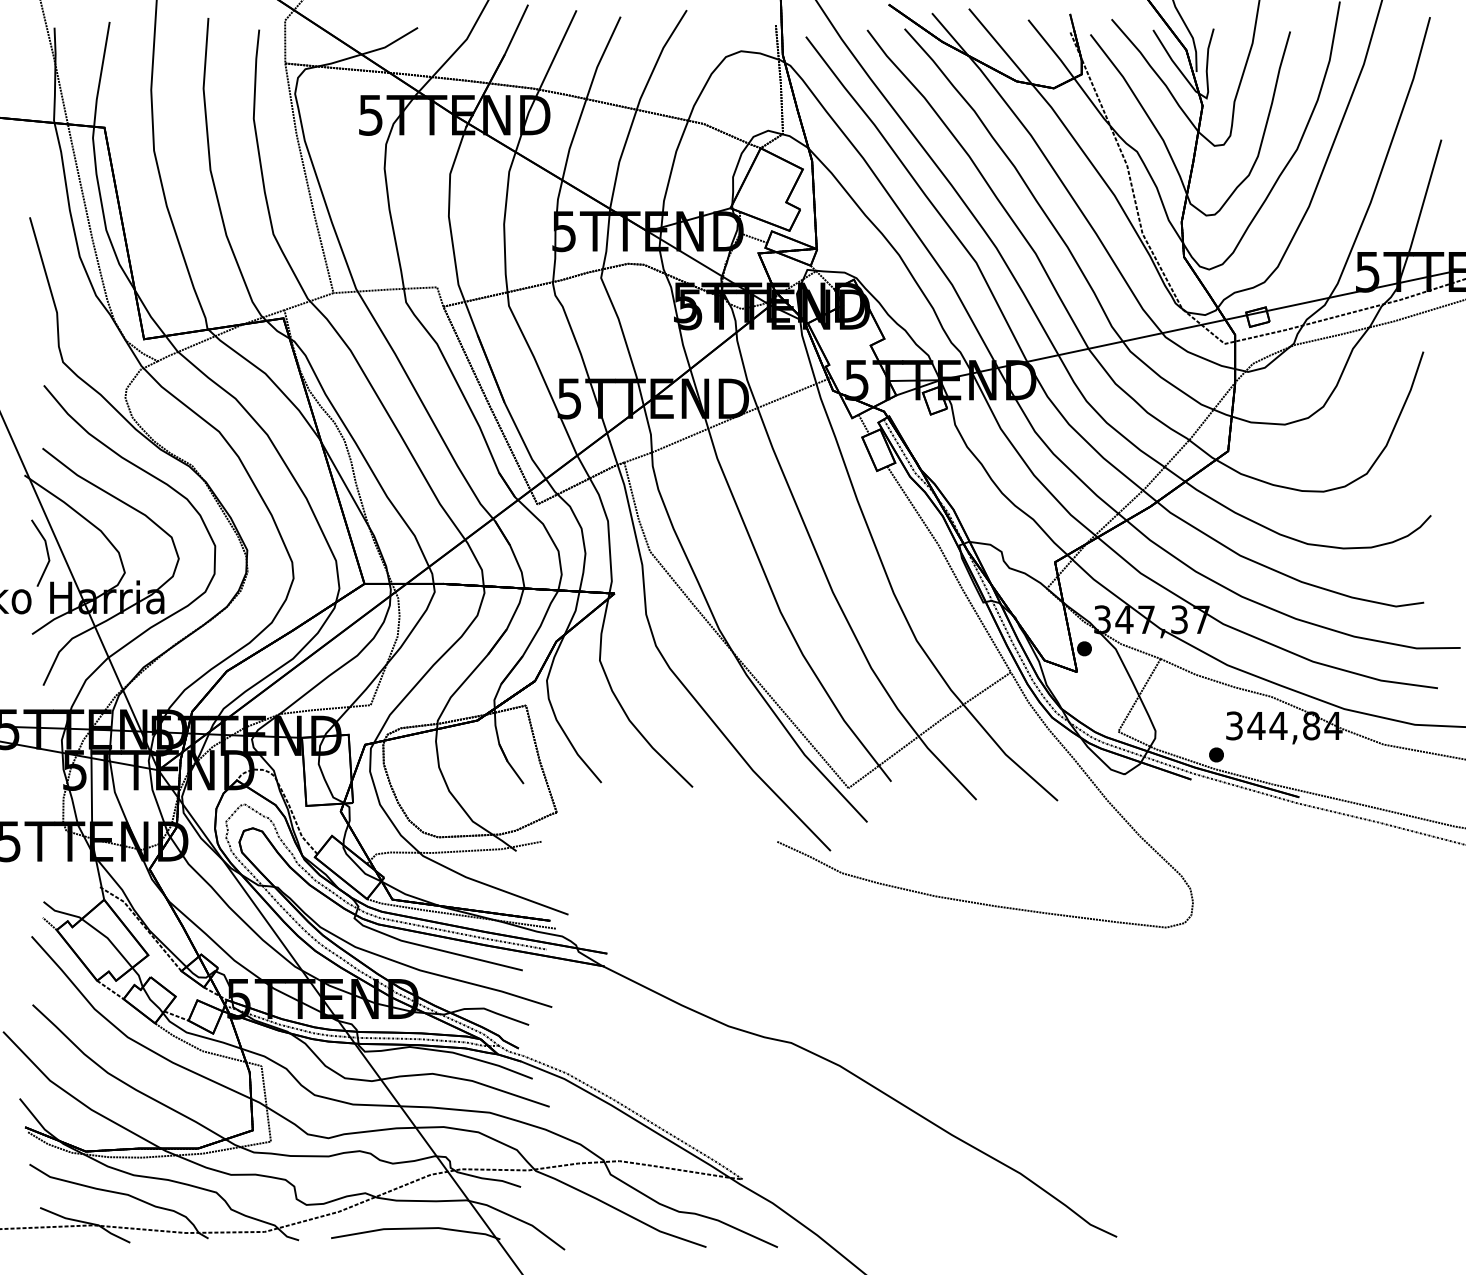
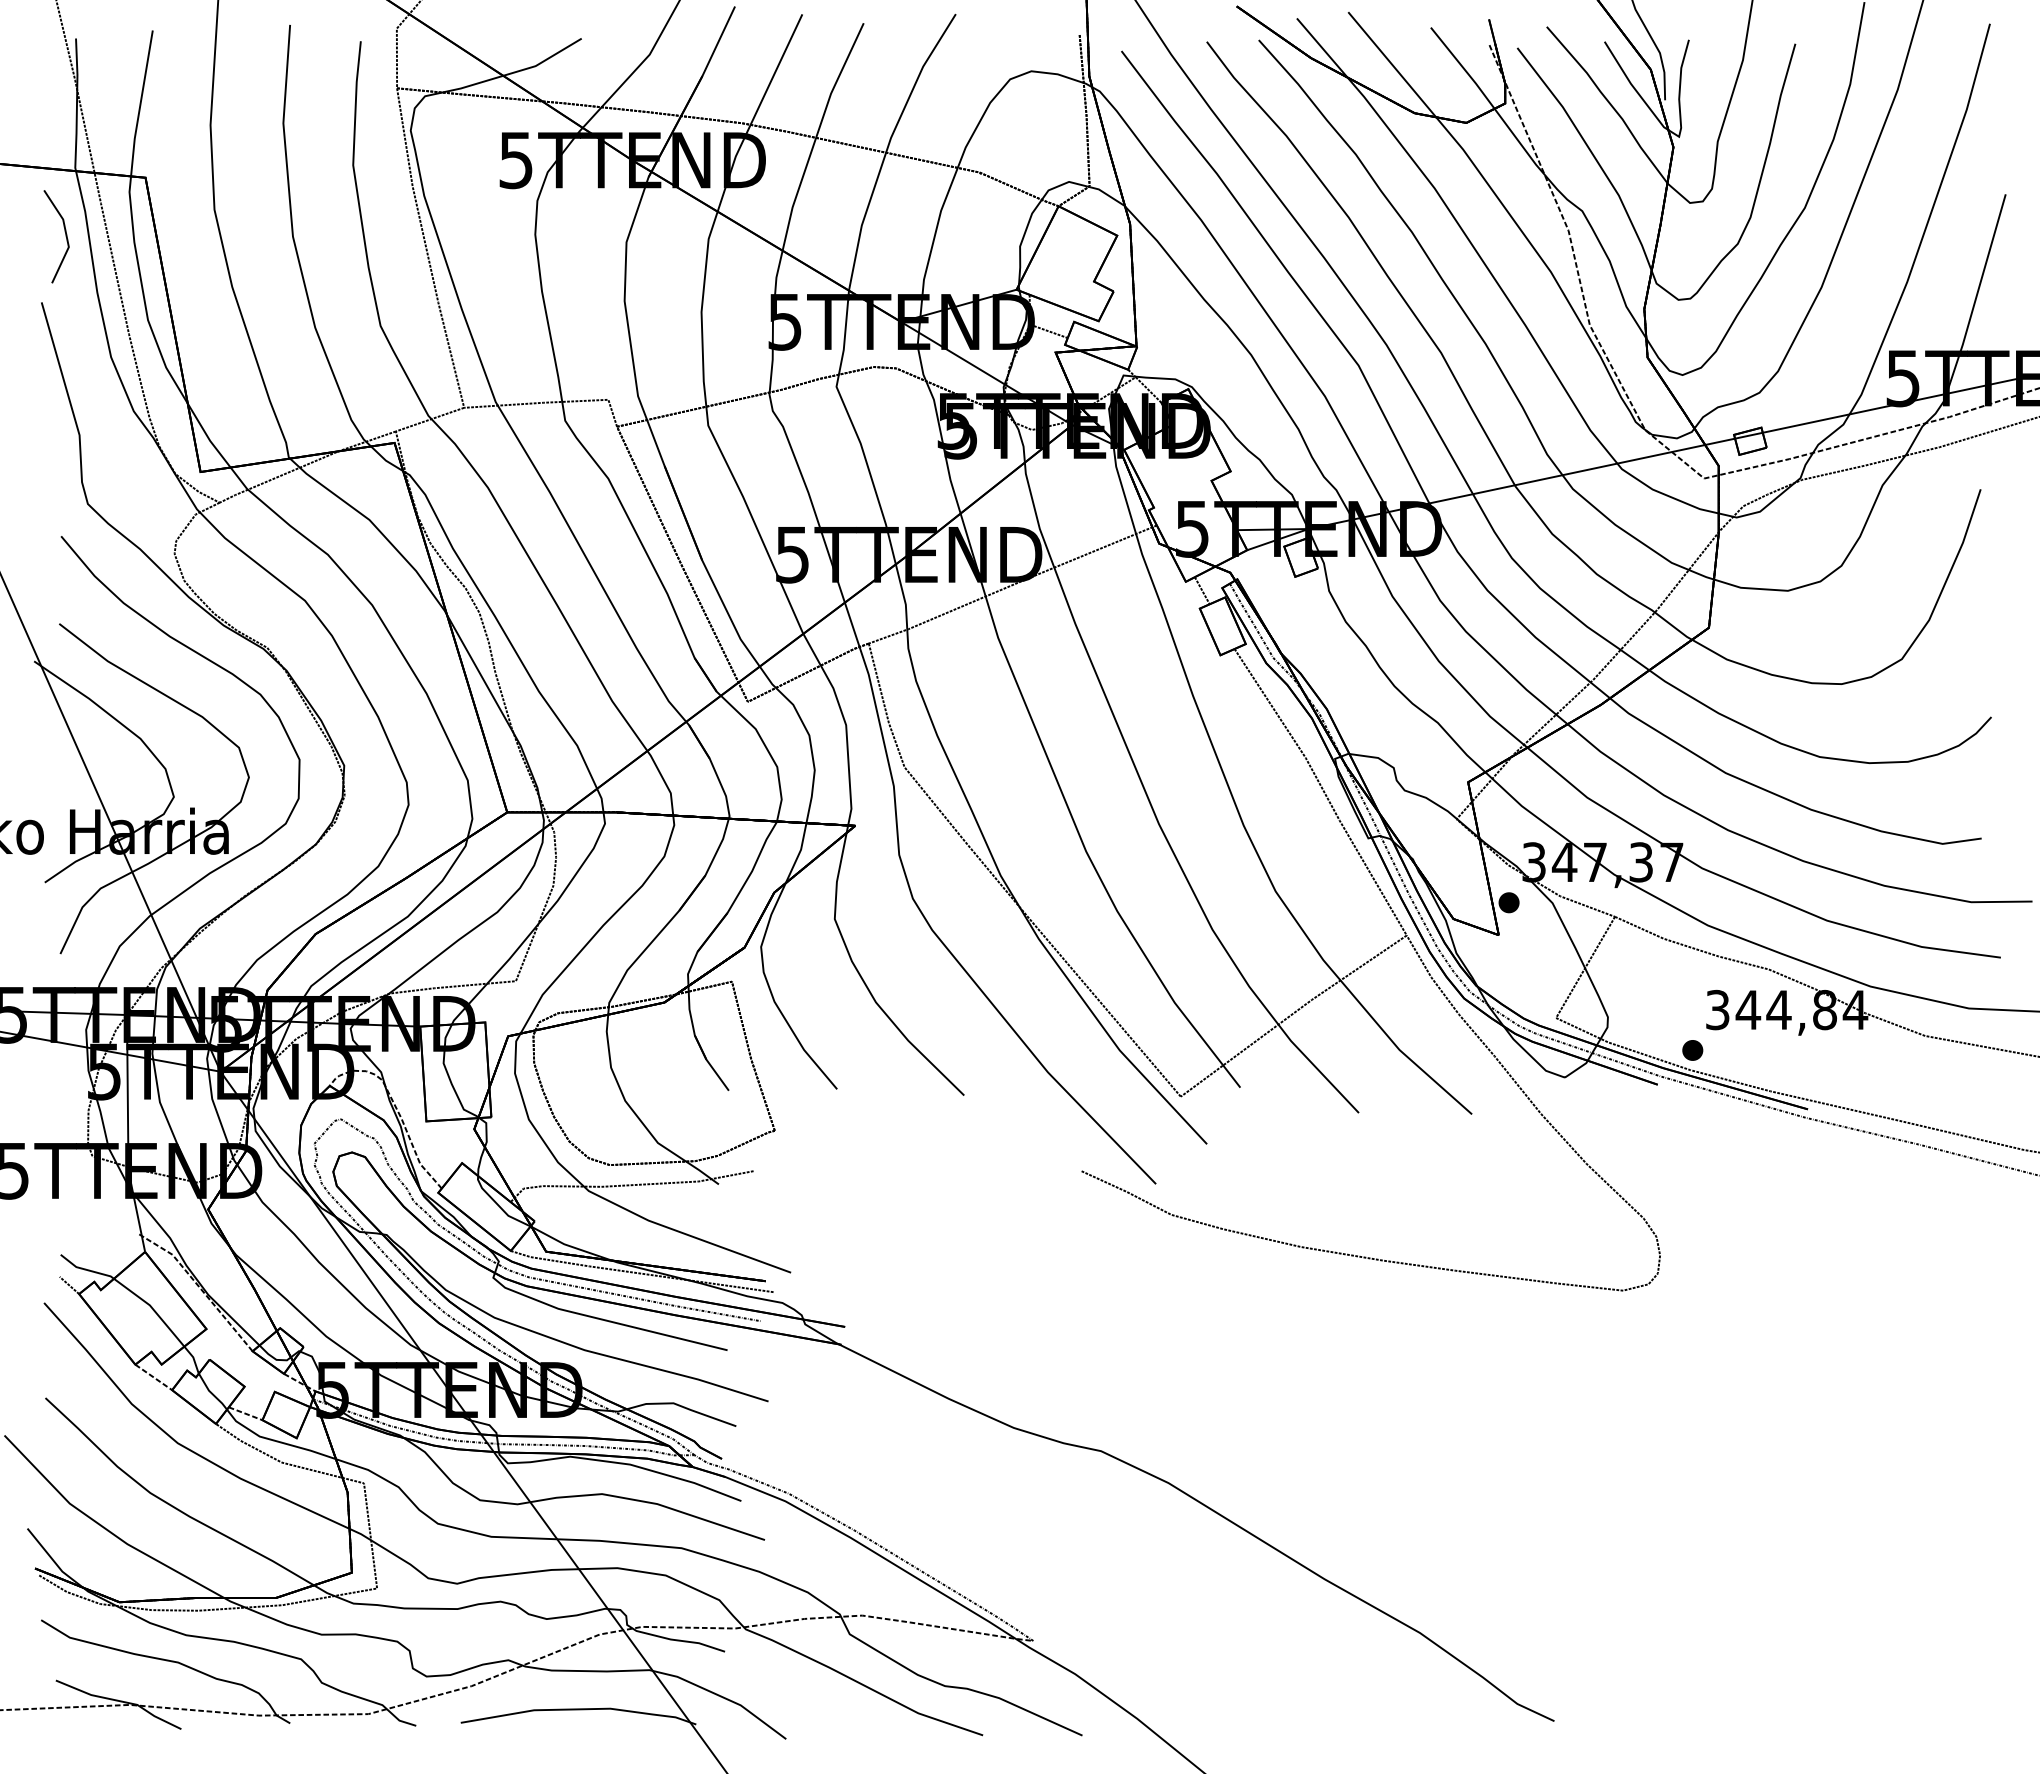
line: (47, 553) -> (65, 236), moved

